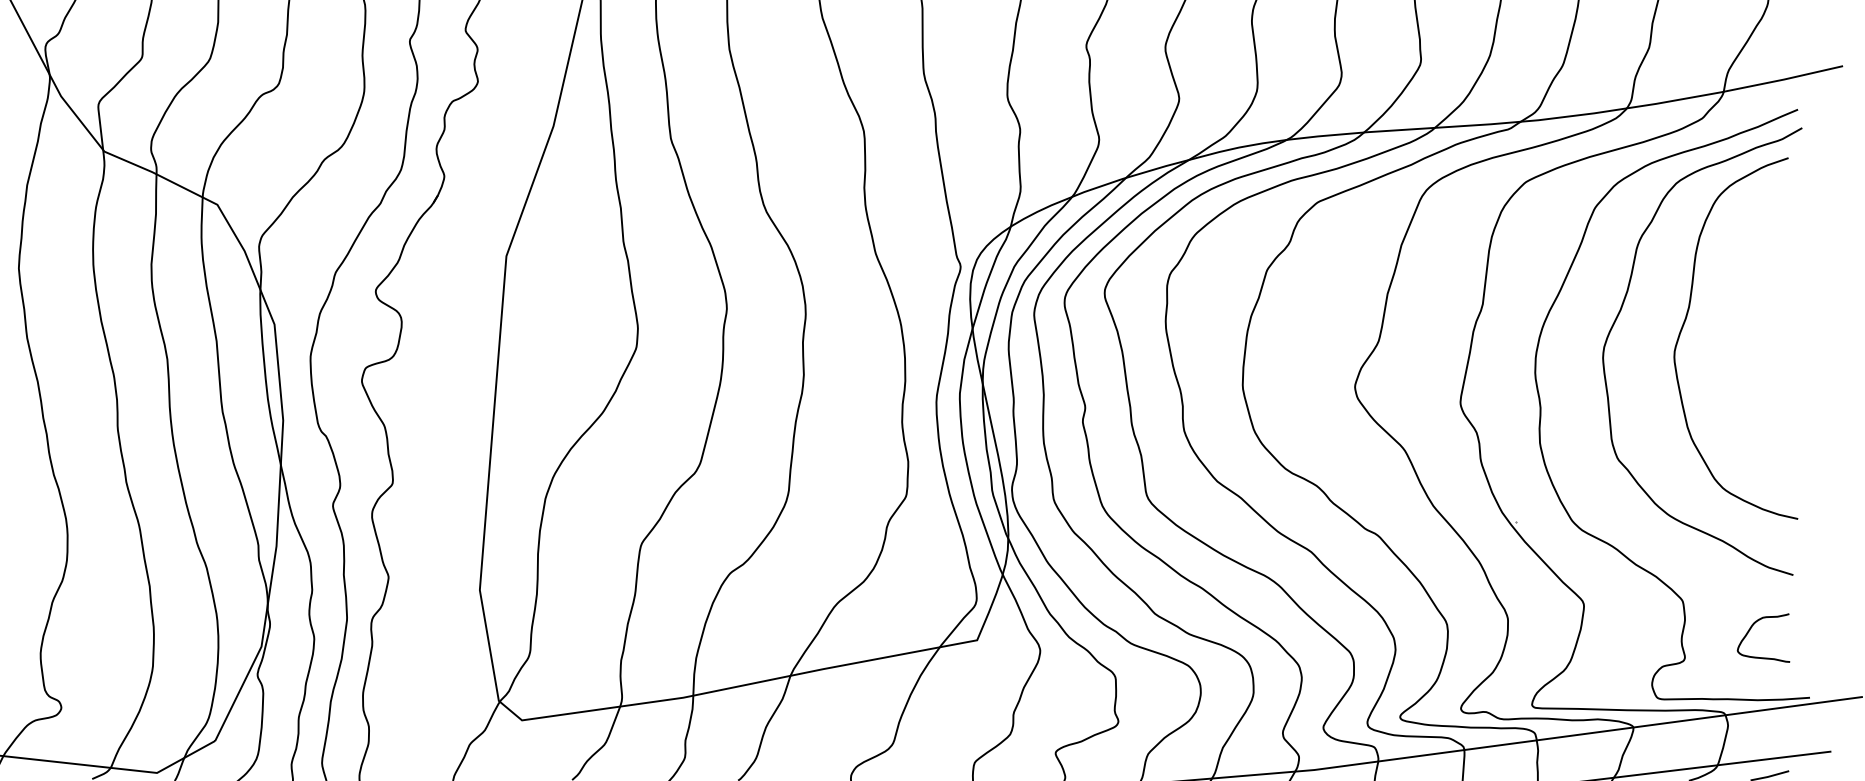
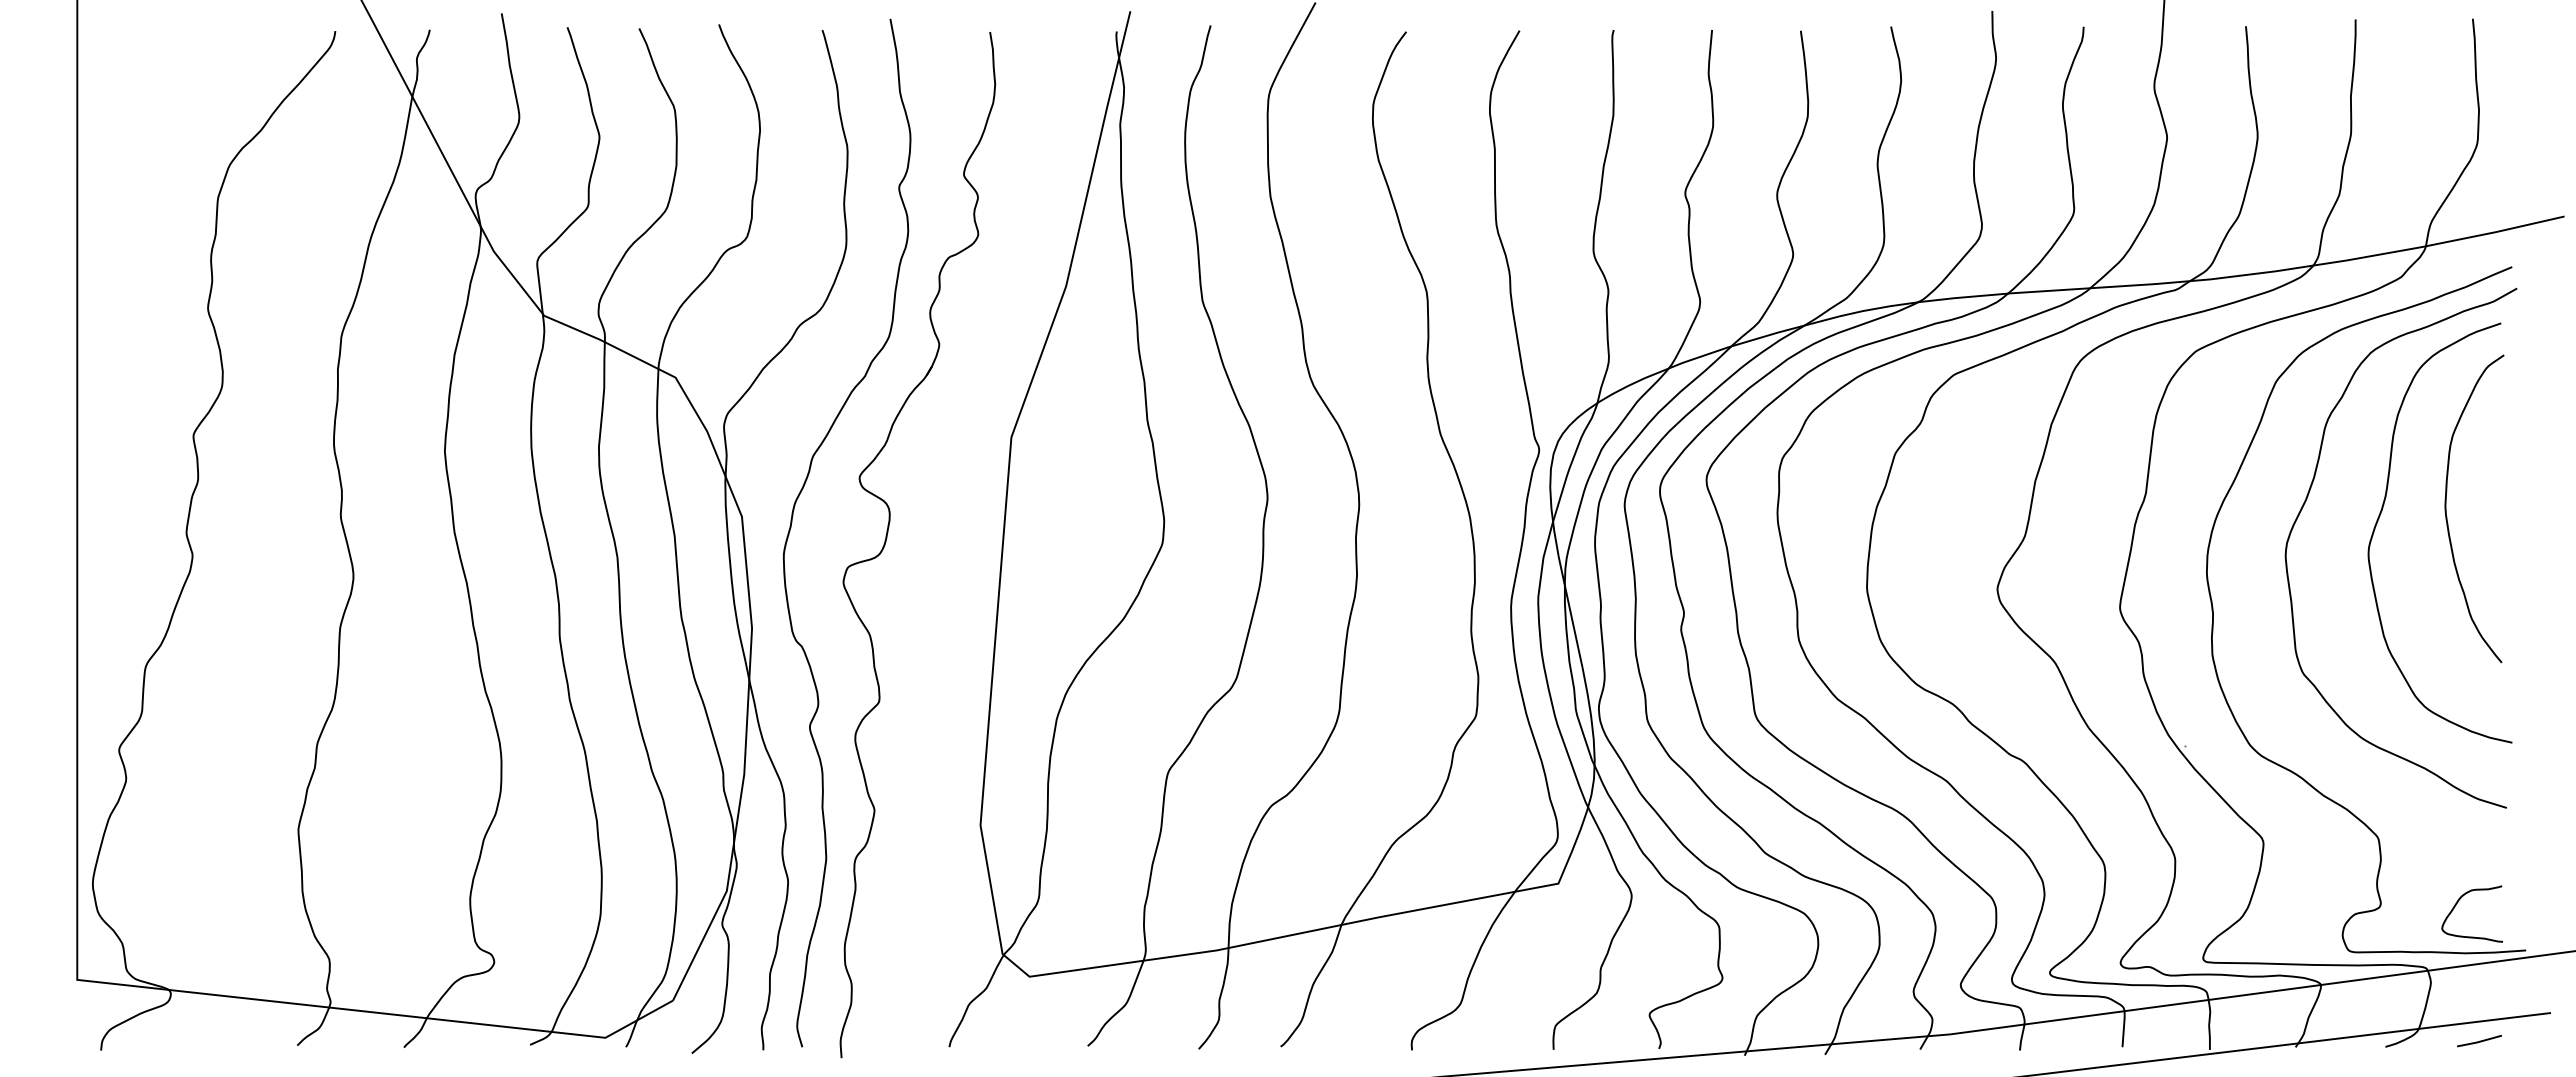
curve: (1741, 317) -> (2446, 508), added
curve: (1750, 630) -> (2456, 905), moved

